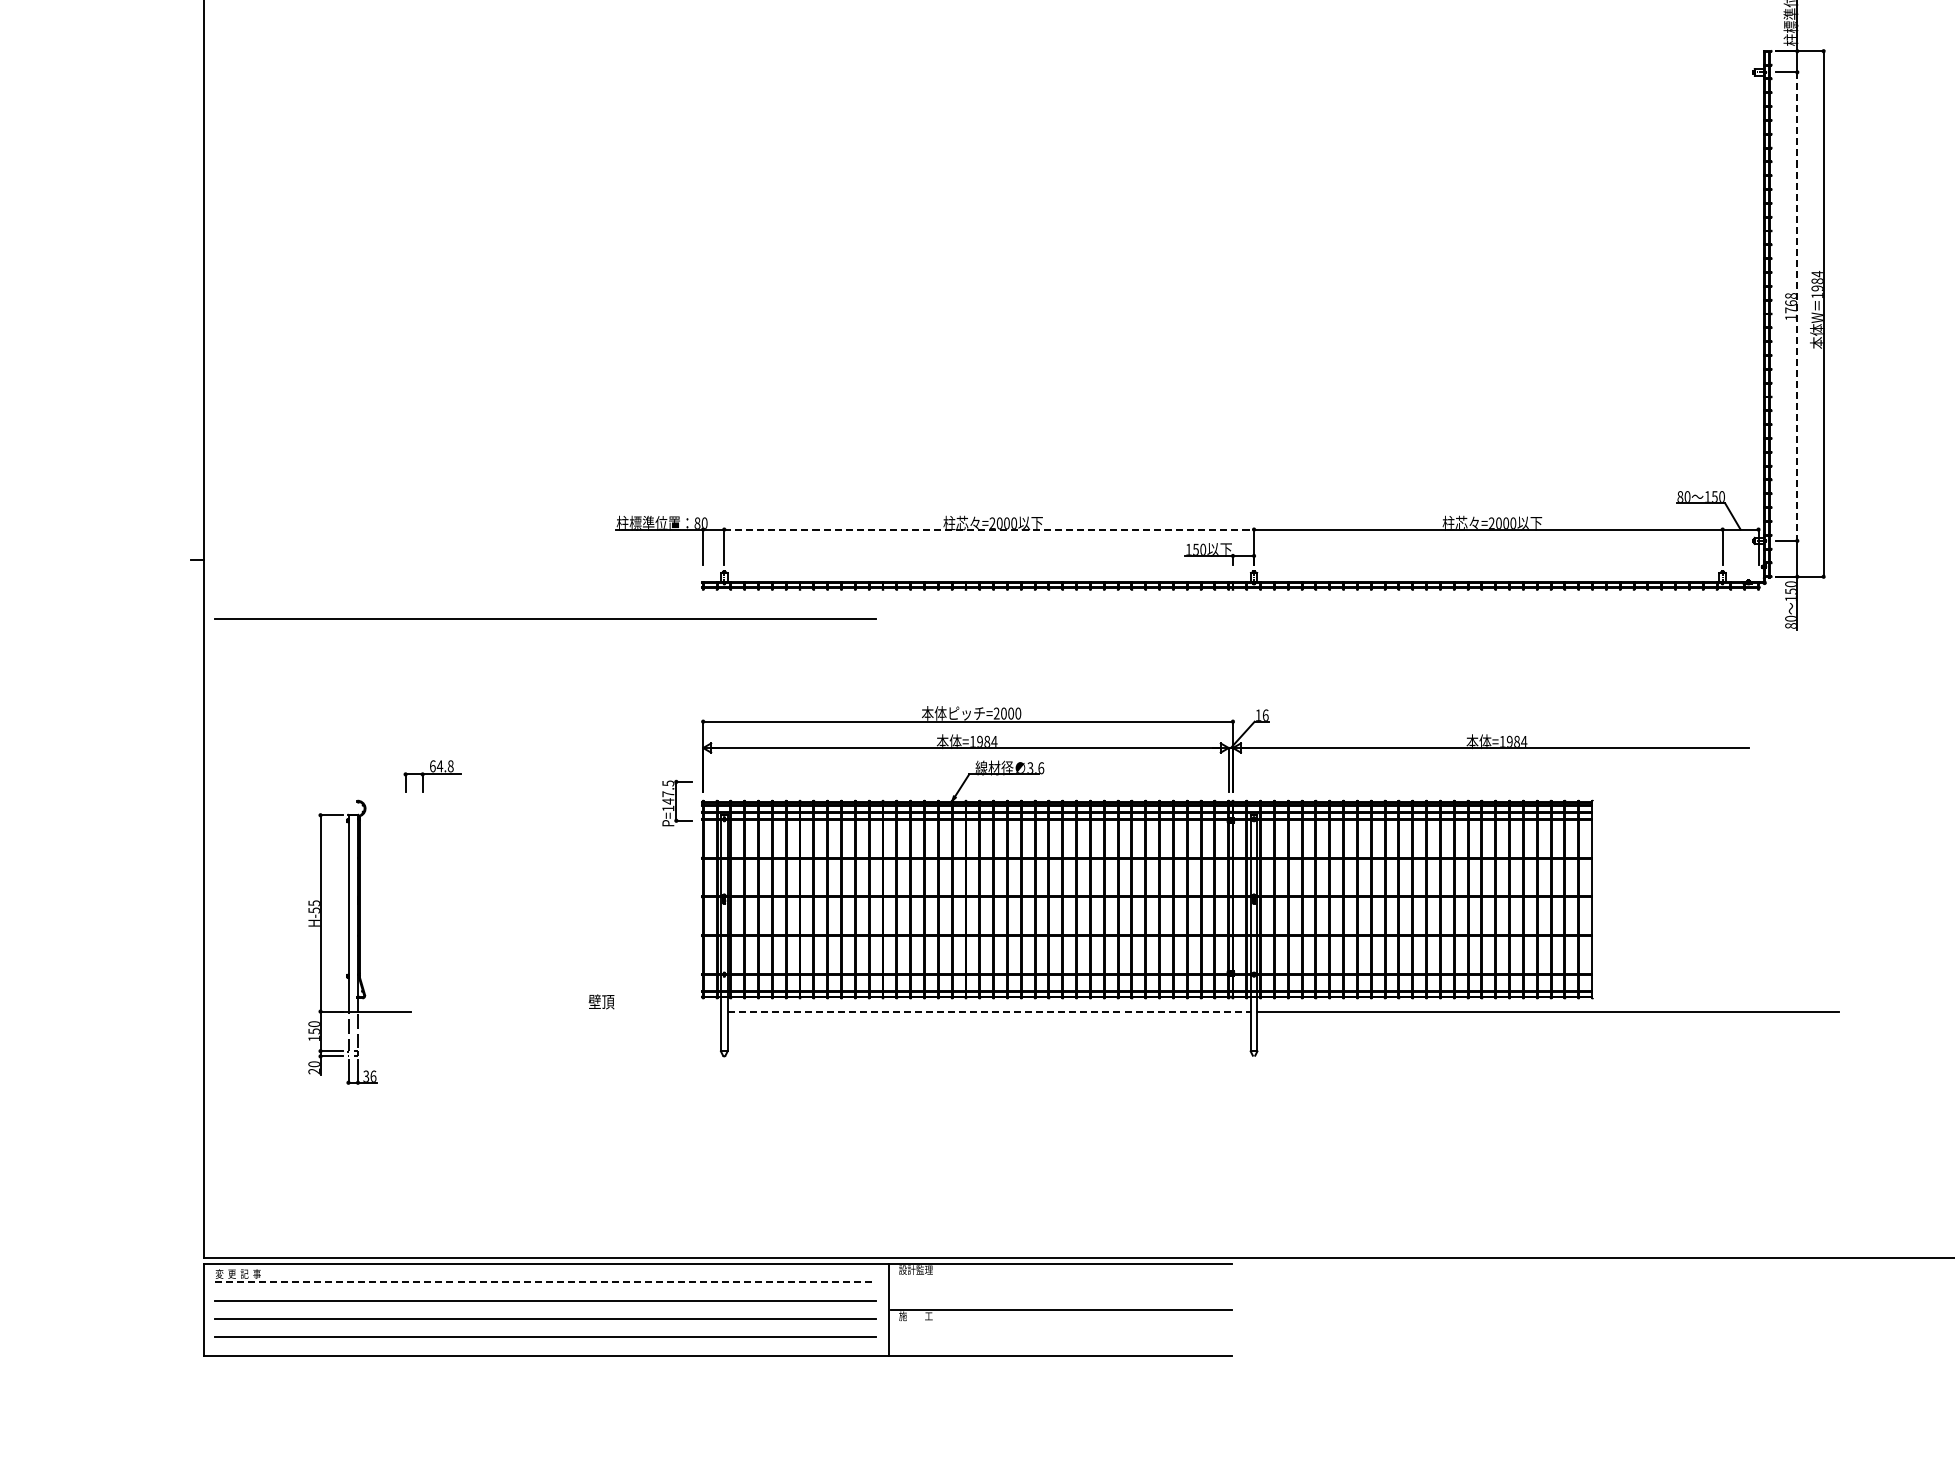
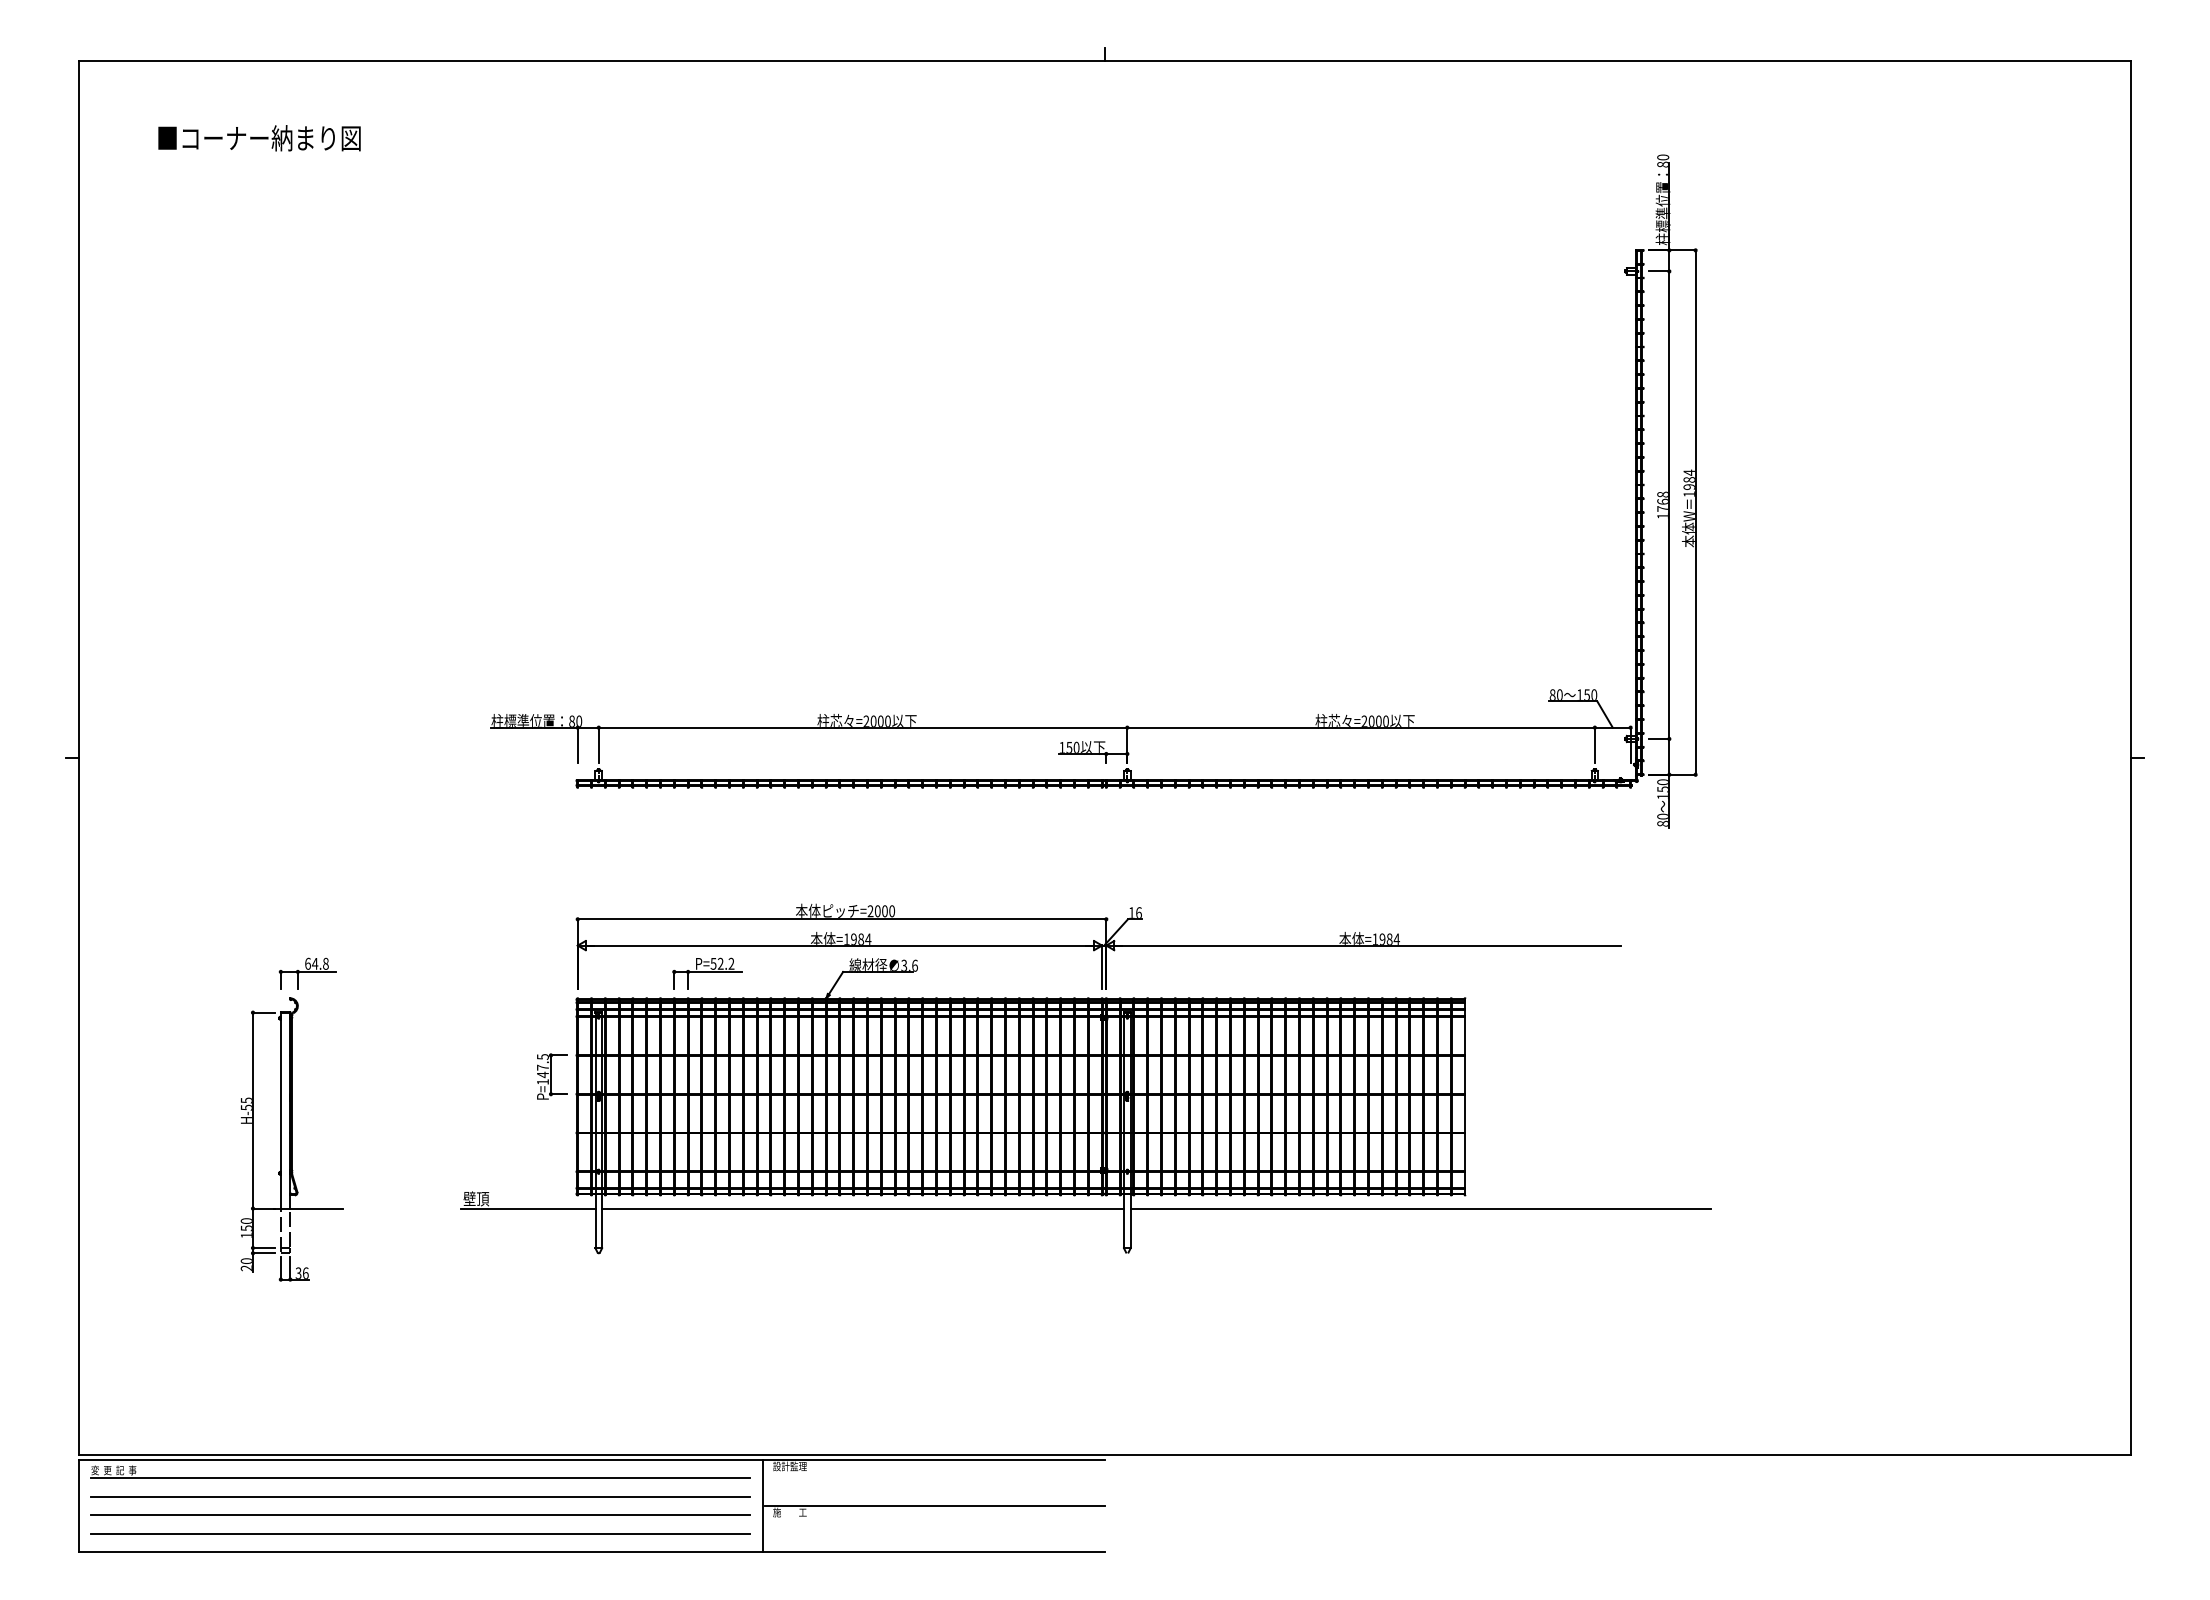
line: (1797, 306) -> (1669, 505), dashed -> solid
line: (989, 529) -> (863, 727), dashed -> solid
line: (545, 618) -> (420, 816), removed
part: (833, 775) -> (707, 973), added
part: (677, 803) -> (552, 1076), moved
part: (359, 942) -> (291, 1139), moved
line: (653, 1011) -> (528, 1208), added
line: (989, 1011) -> (863, 1208), dashed -> solid
line: (545, 1282) -> (420, 1478), dashed -> solid

